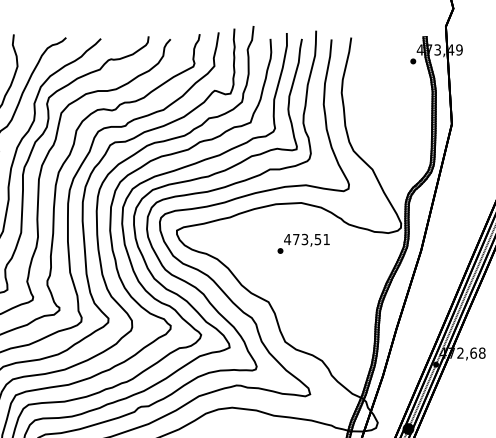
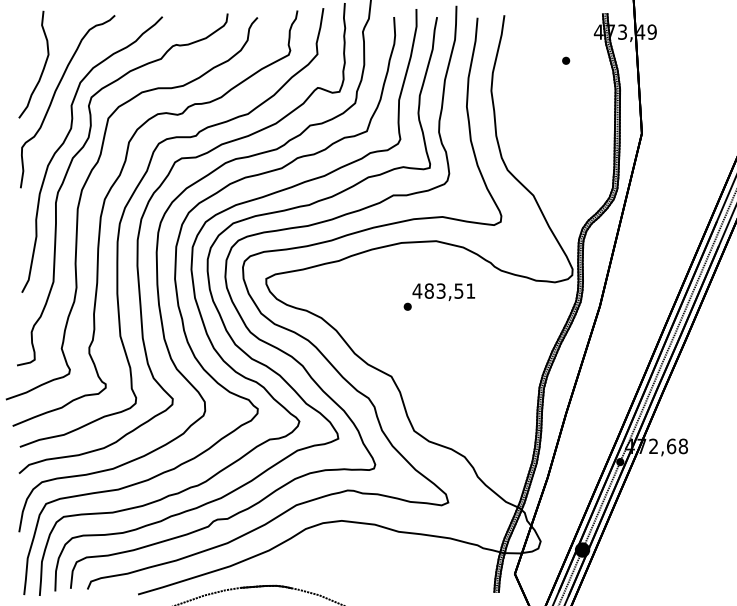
part: (413, 61) -> (566, 60), moved
text: (295, 239) -> (428, 290), 473,51 -> 483,51

